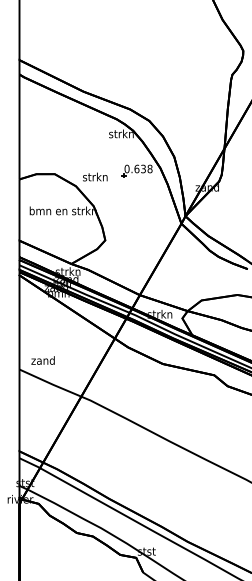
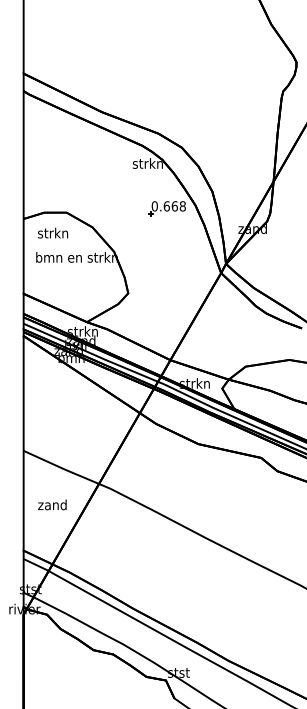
text: (143, 169) -> (174, 206), 0.638 -> 0.668
text: (95, 176) -> (53, 232), moved
text: (43, 360) -> (52, 504), moved

